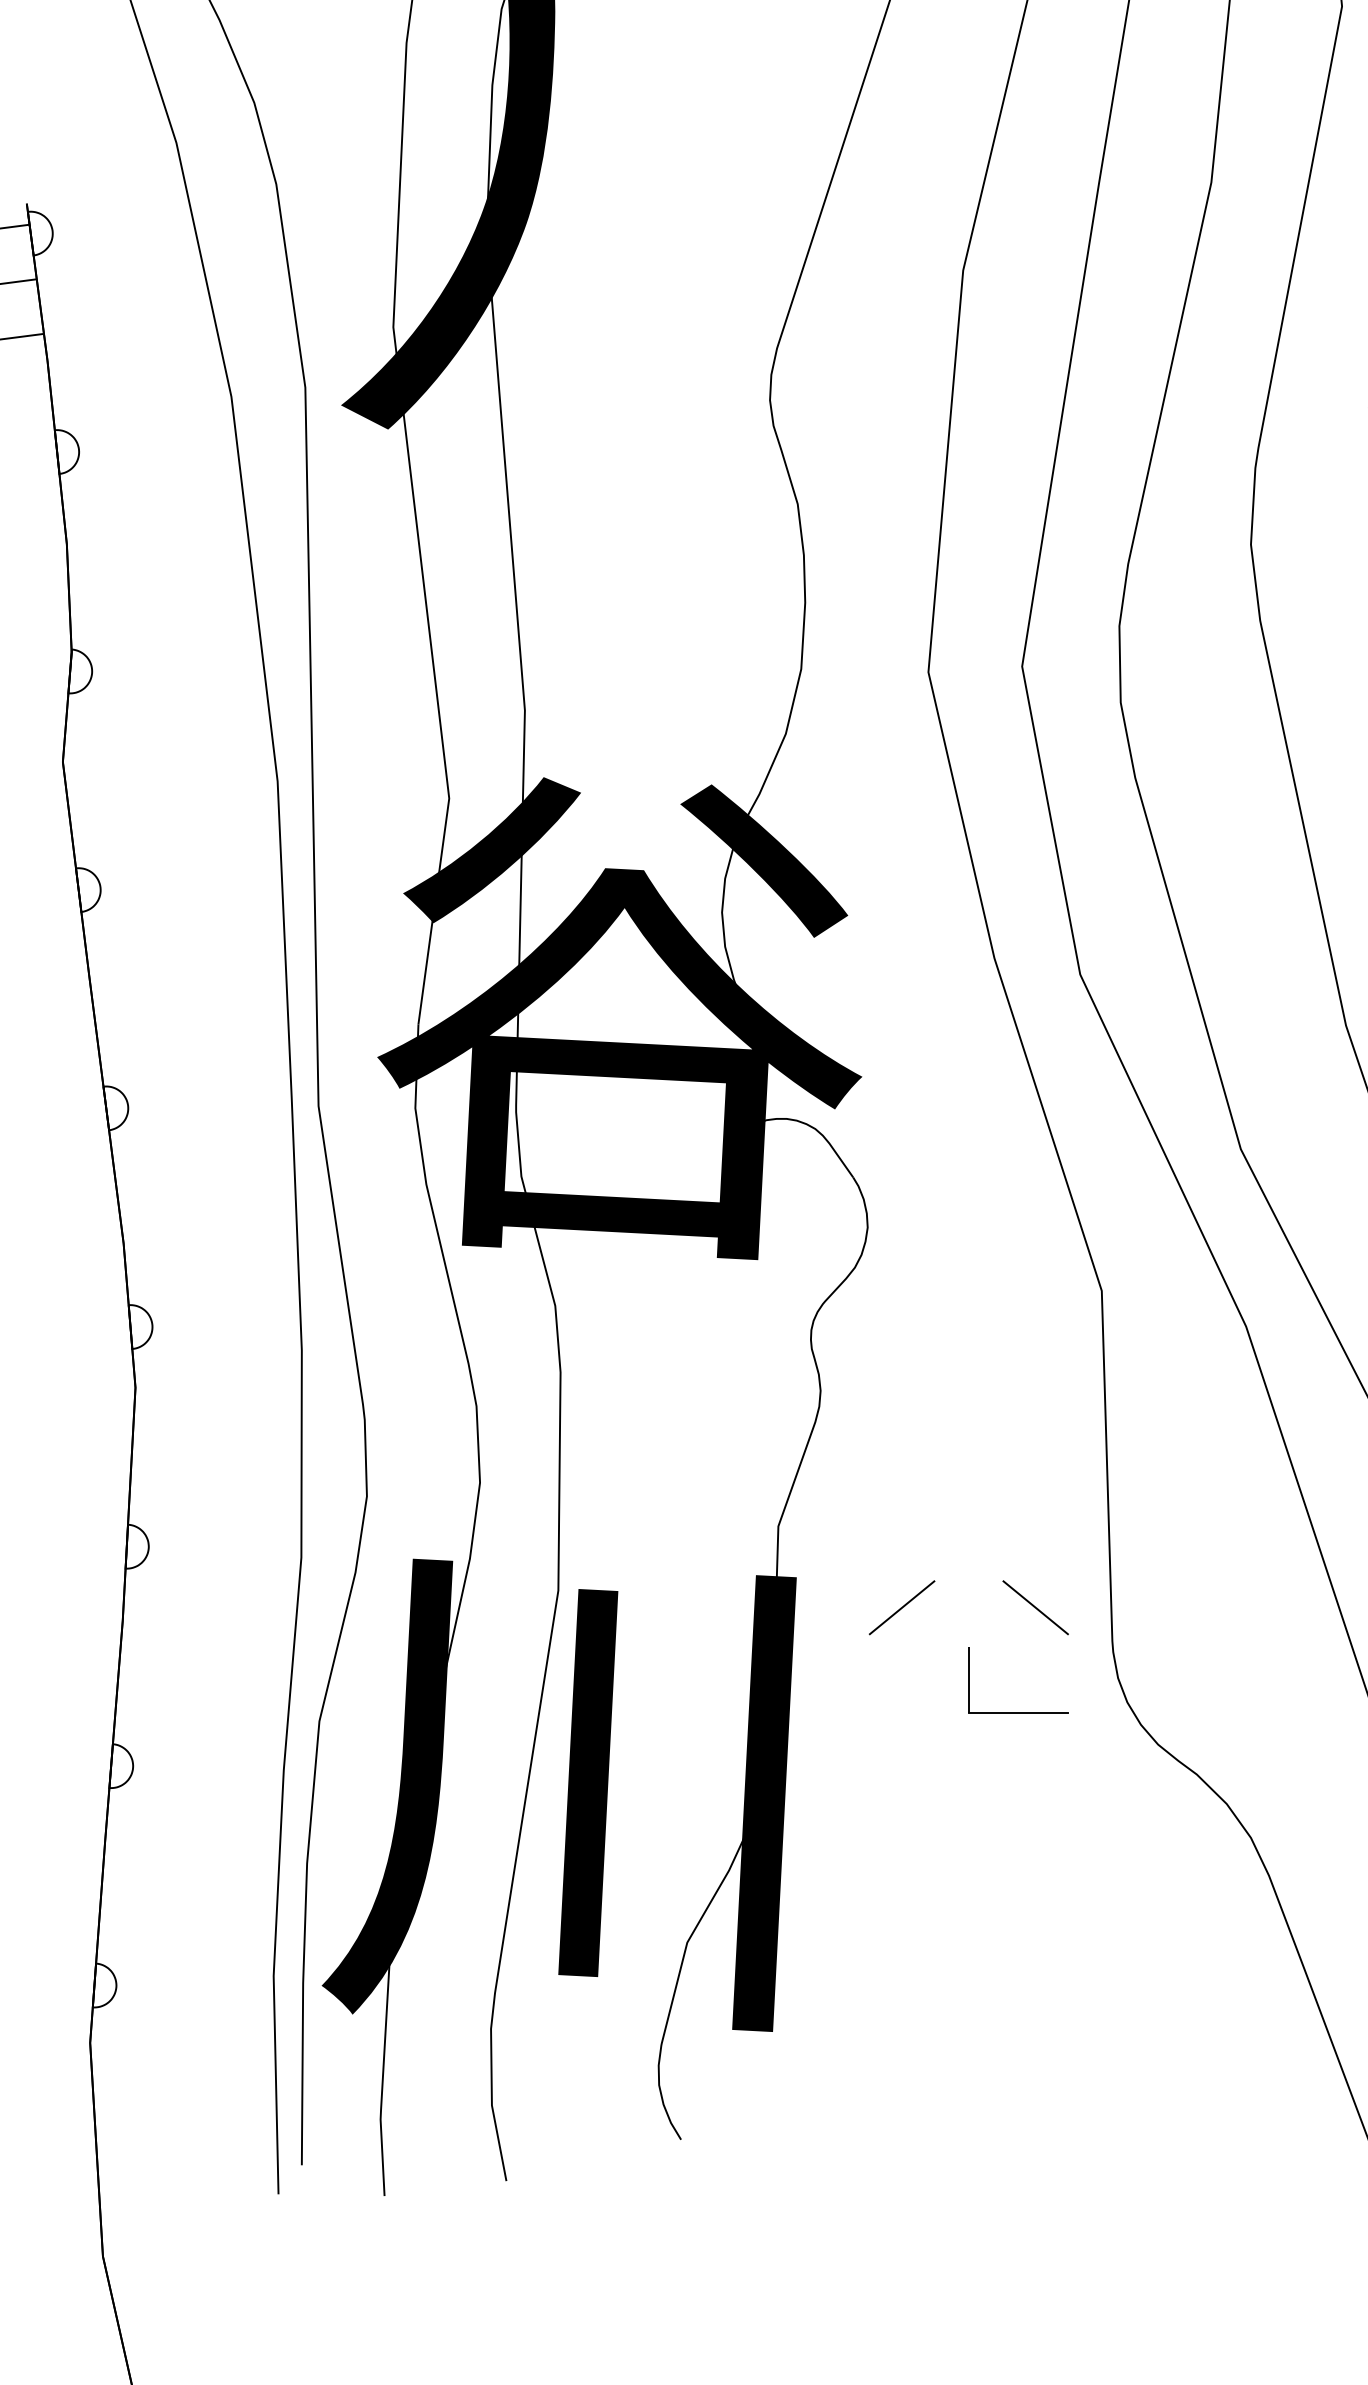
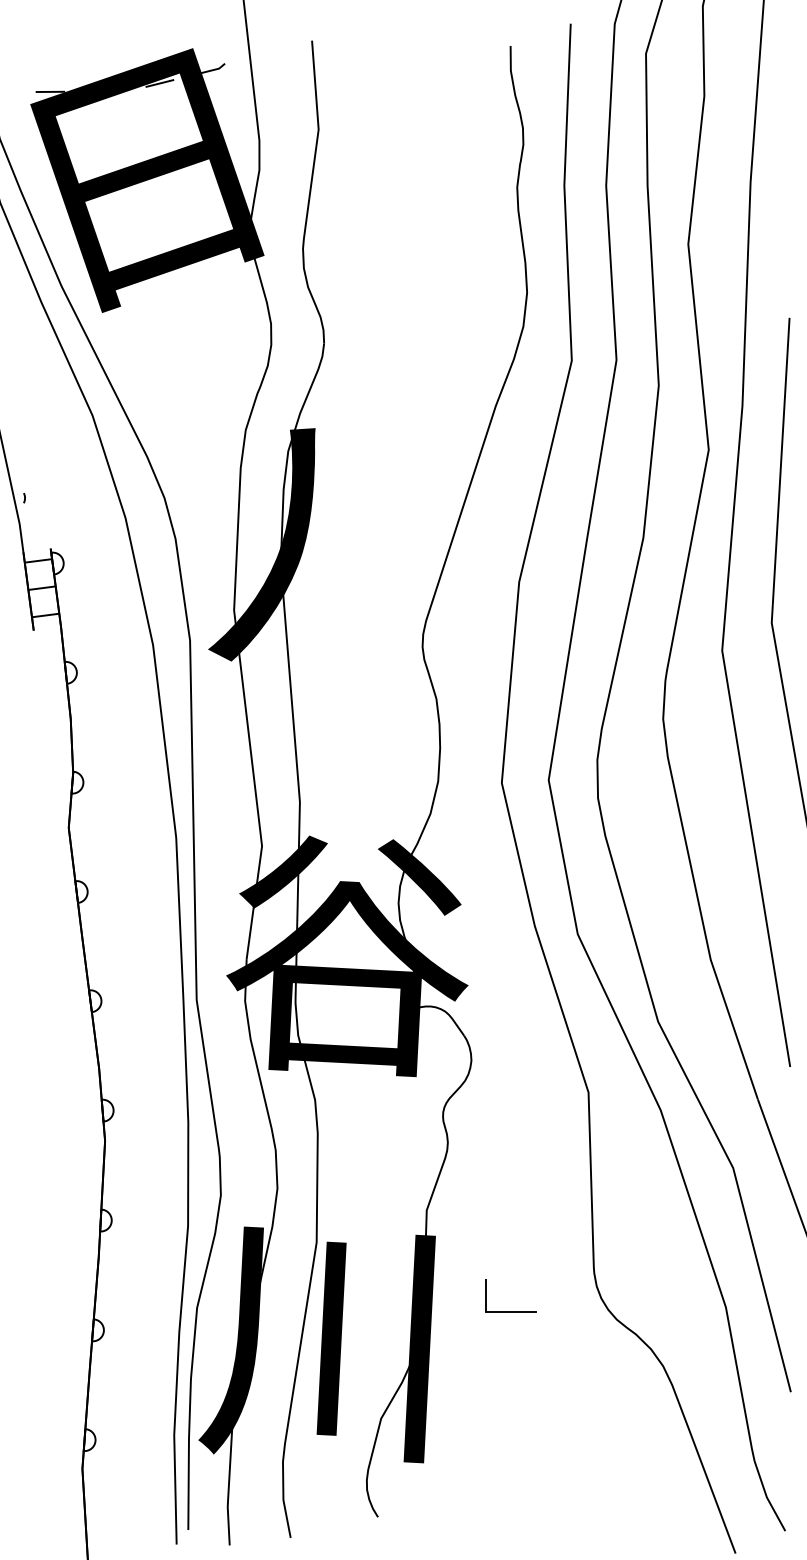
line: (901, 1606) -> (488, 1250), removed
line: (1035, 1606) -> (555, 1250), removed
part: (1017, 1712) -> (510, 1311), moved

